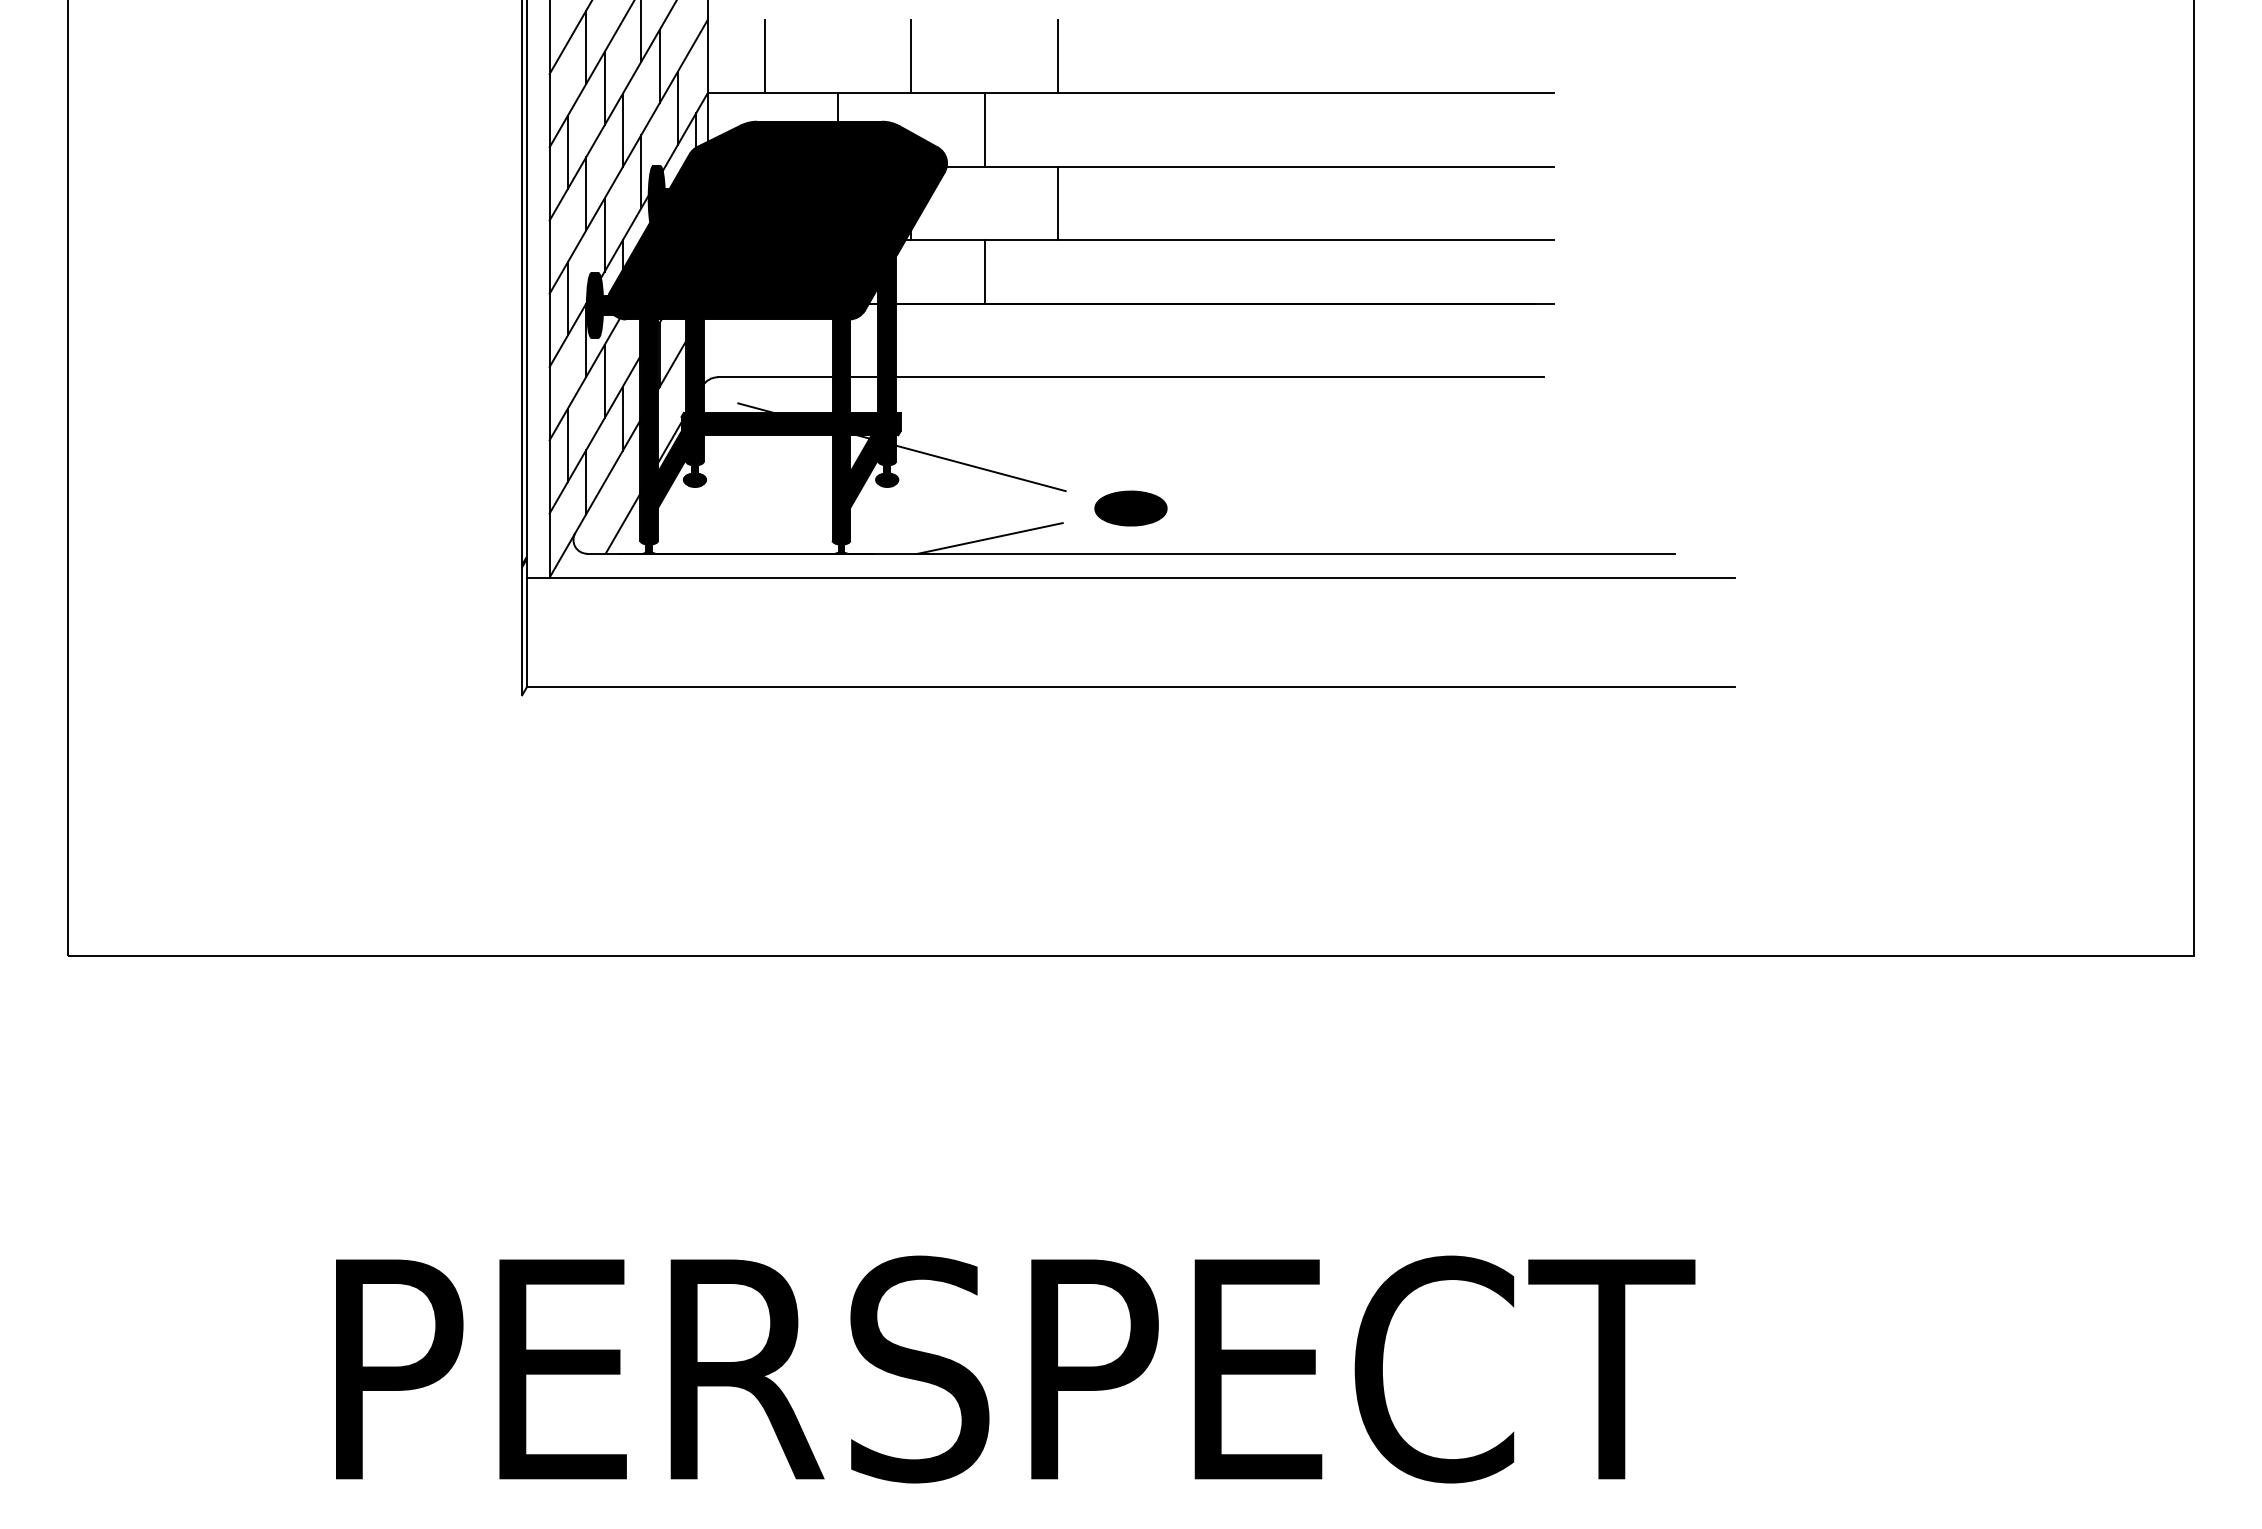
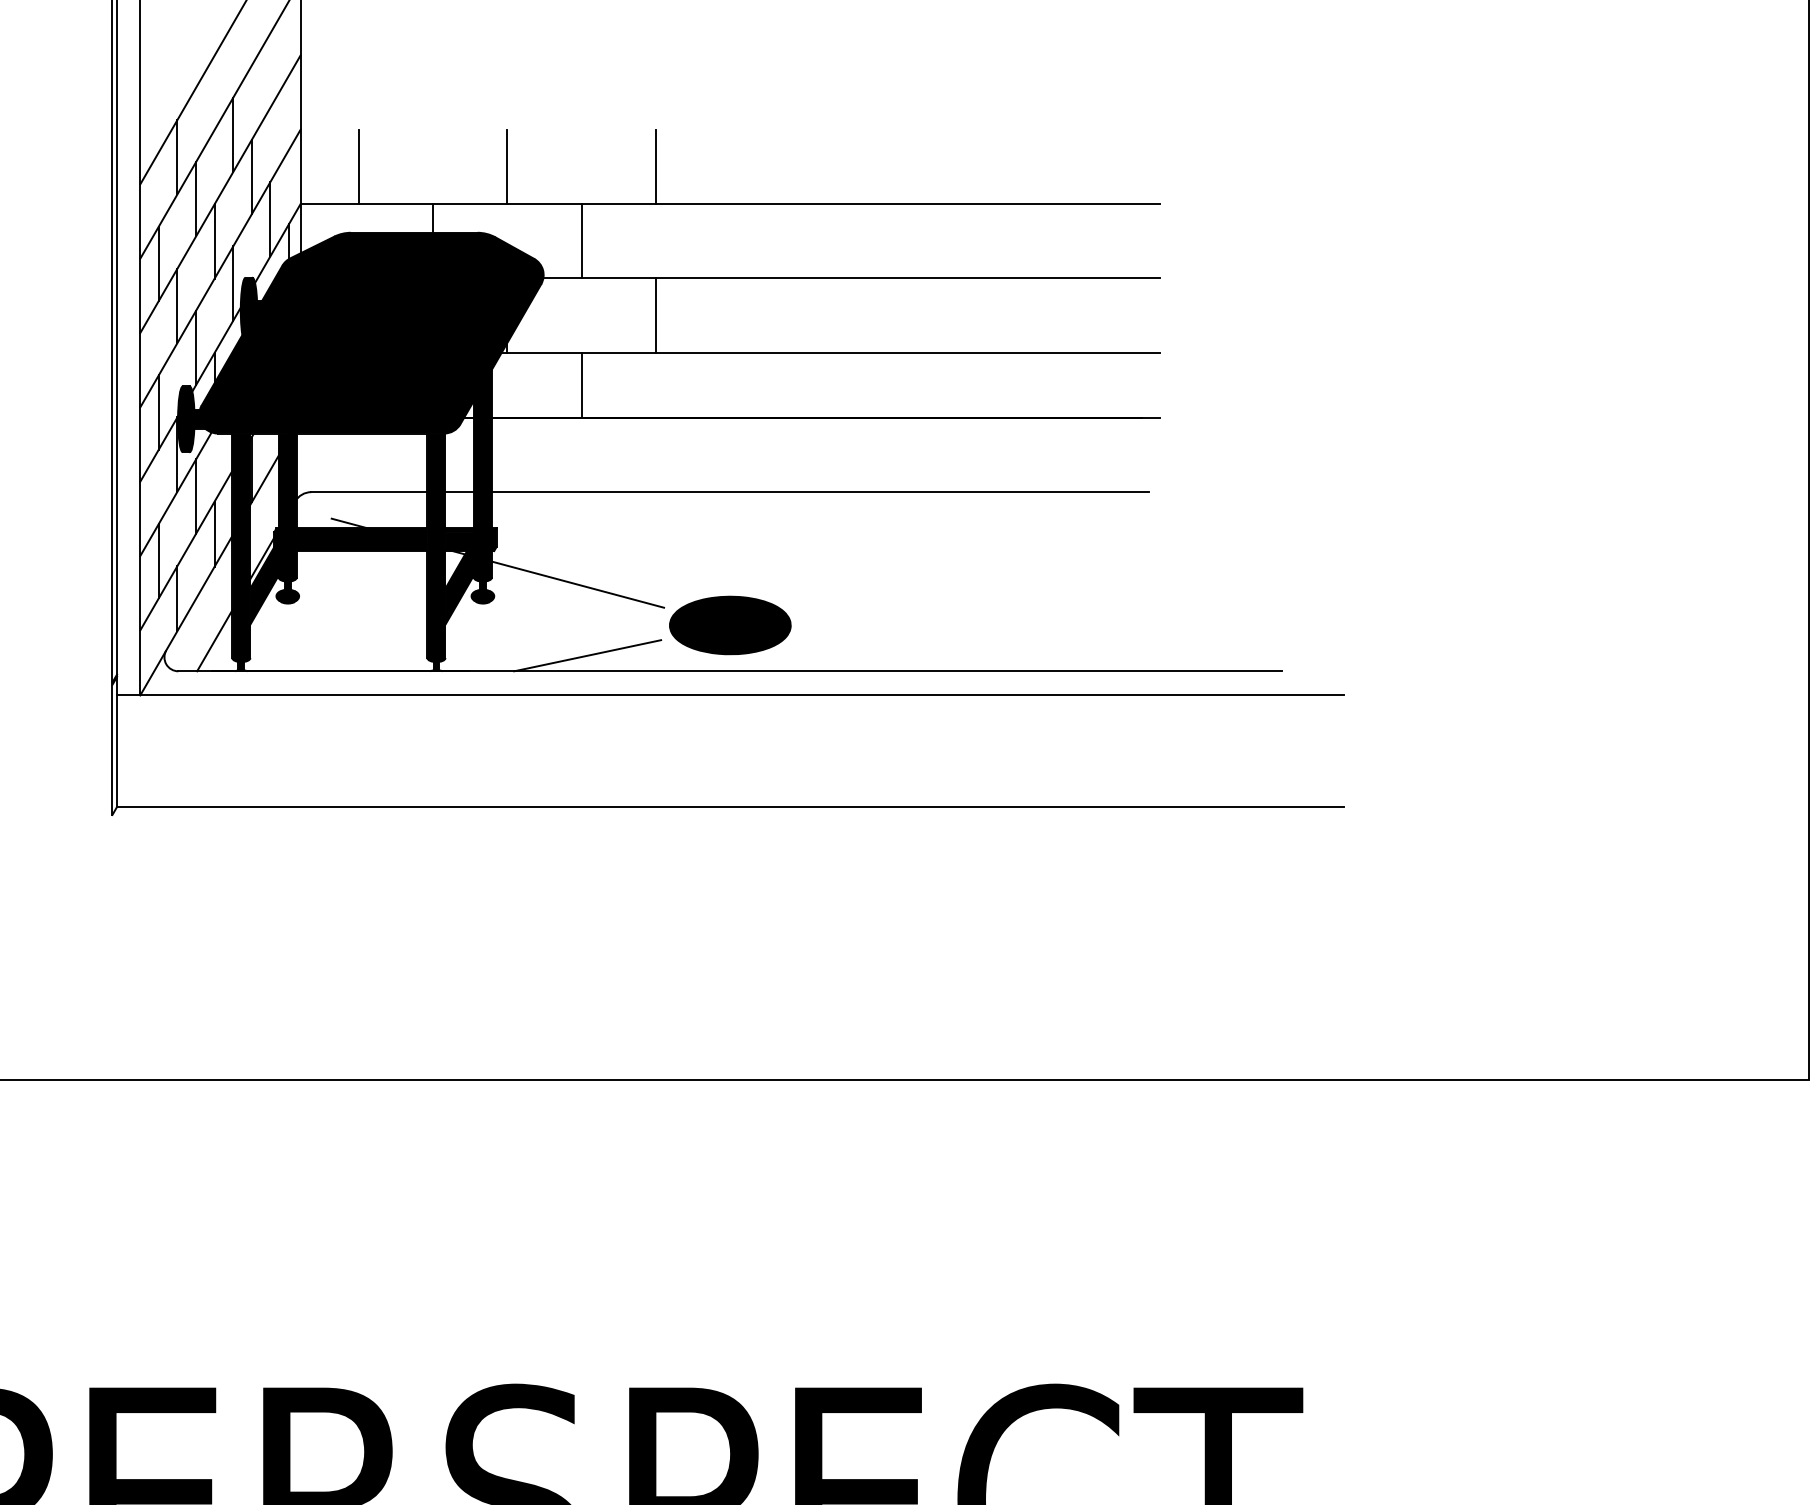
part: (1130, 508) -> (729, 625), size x1.67

